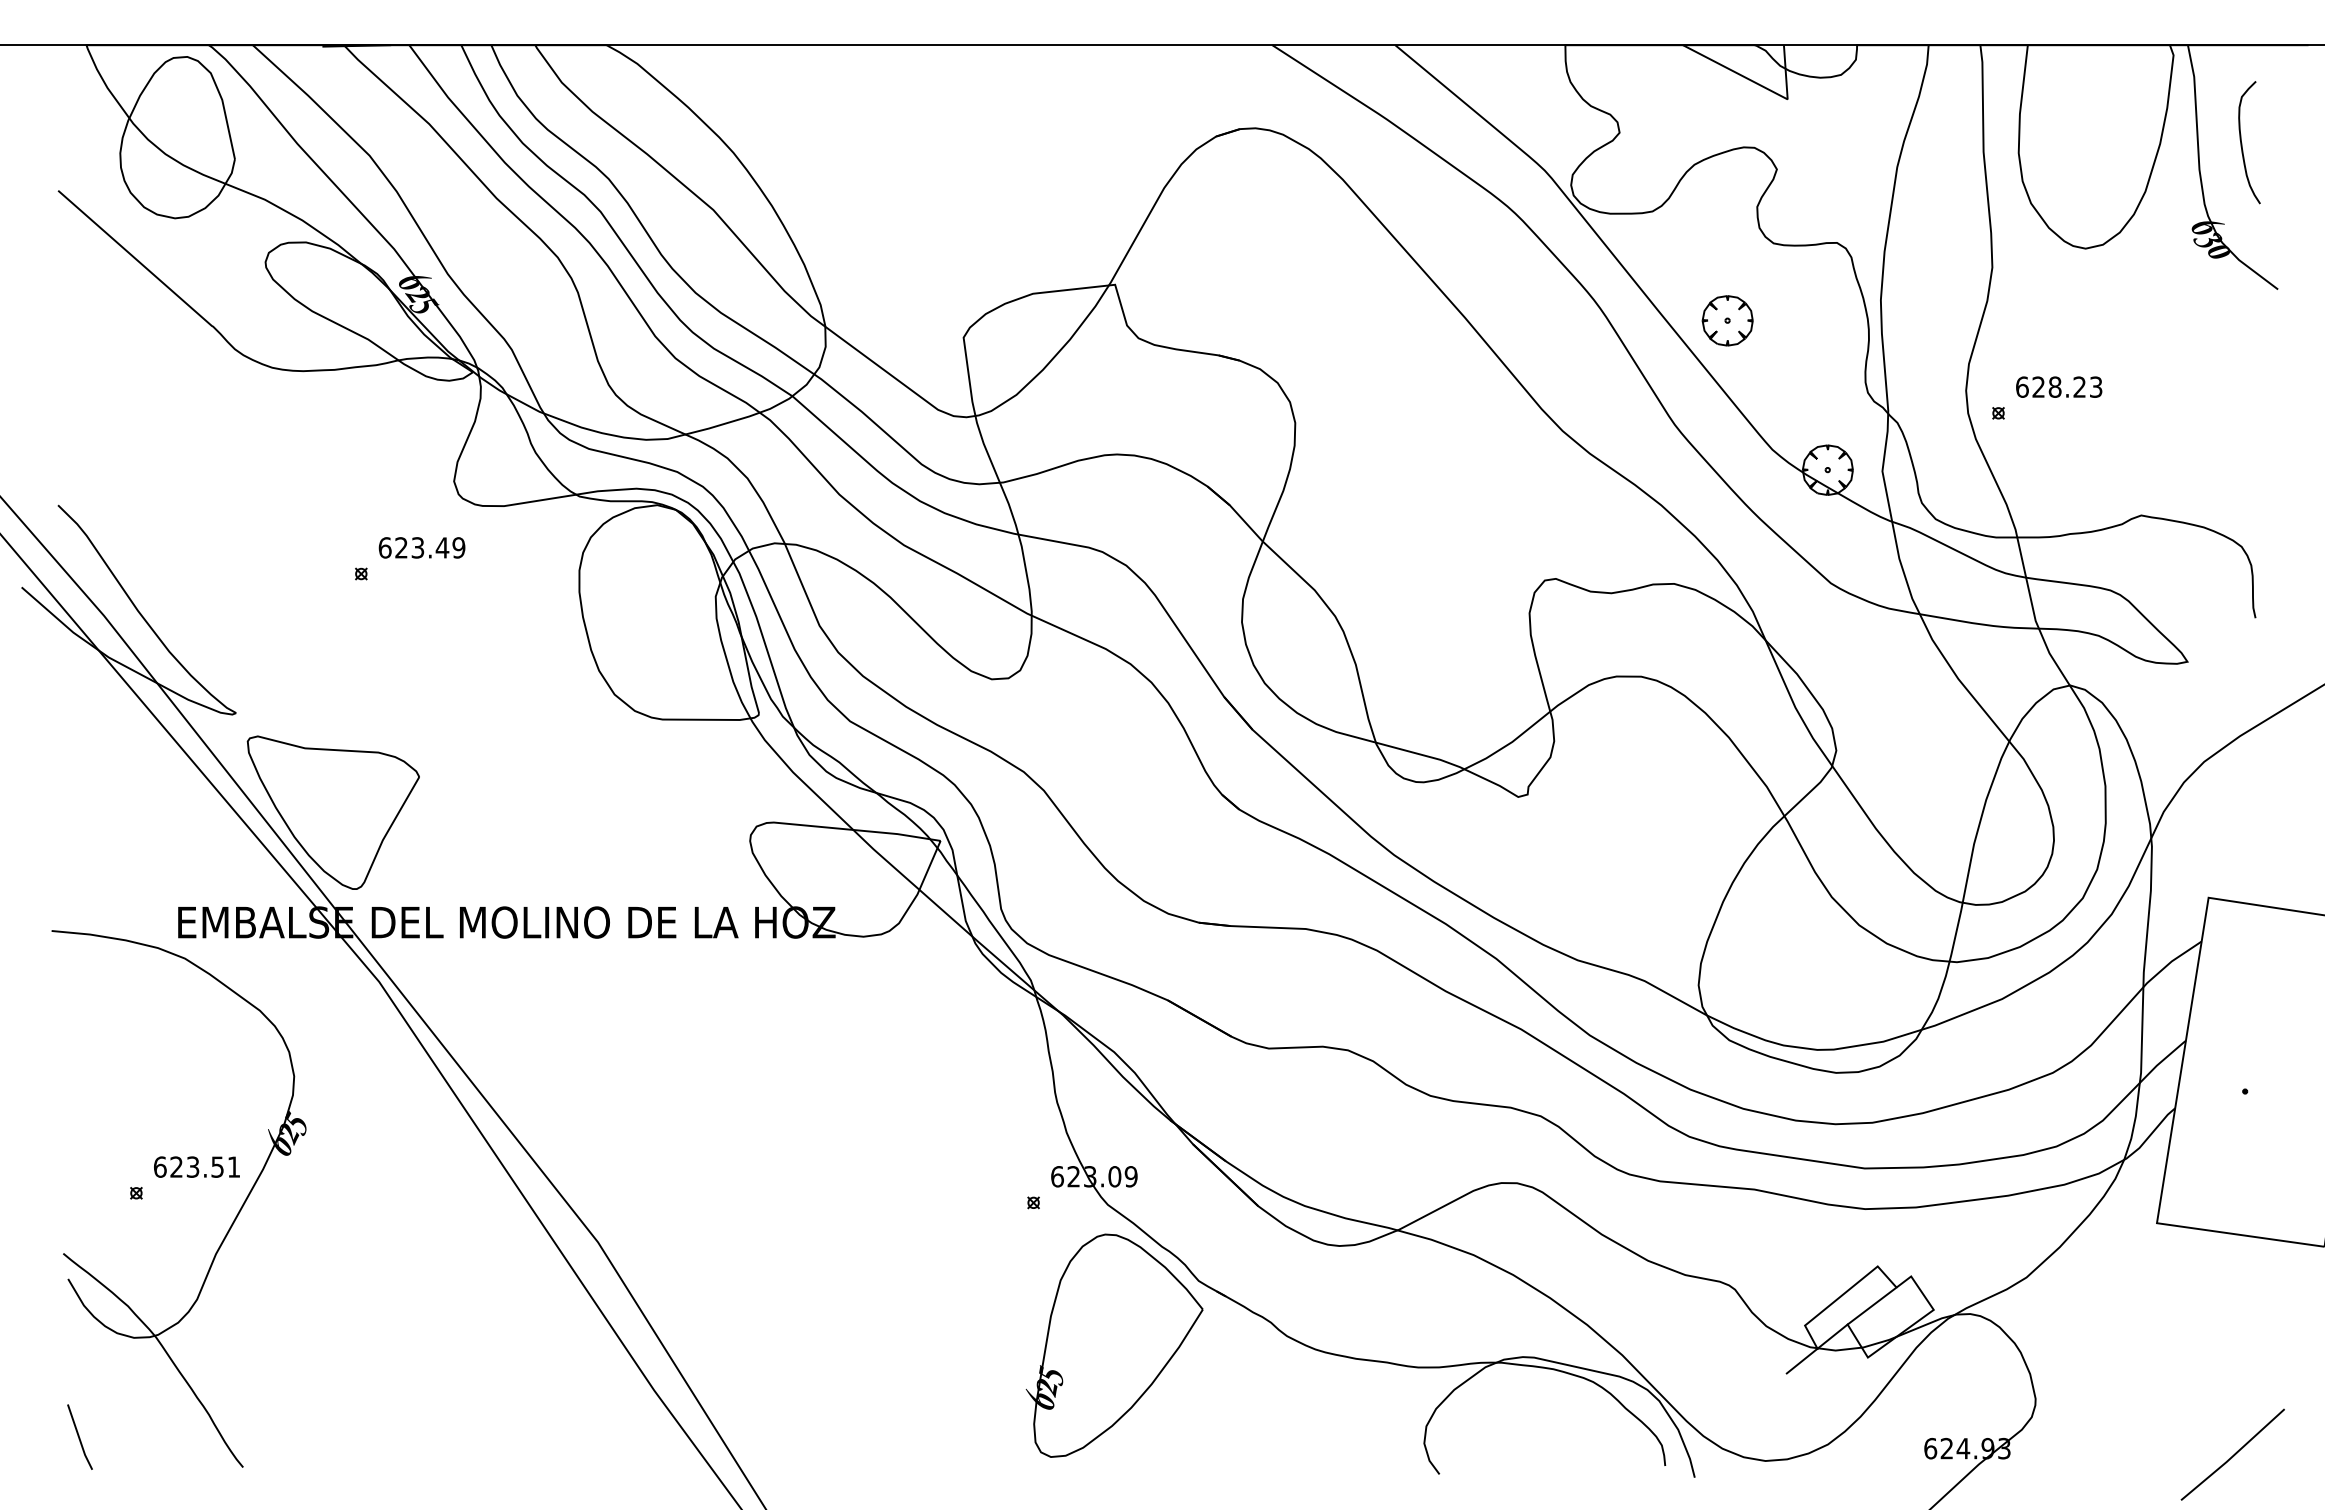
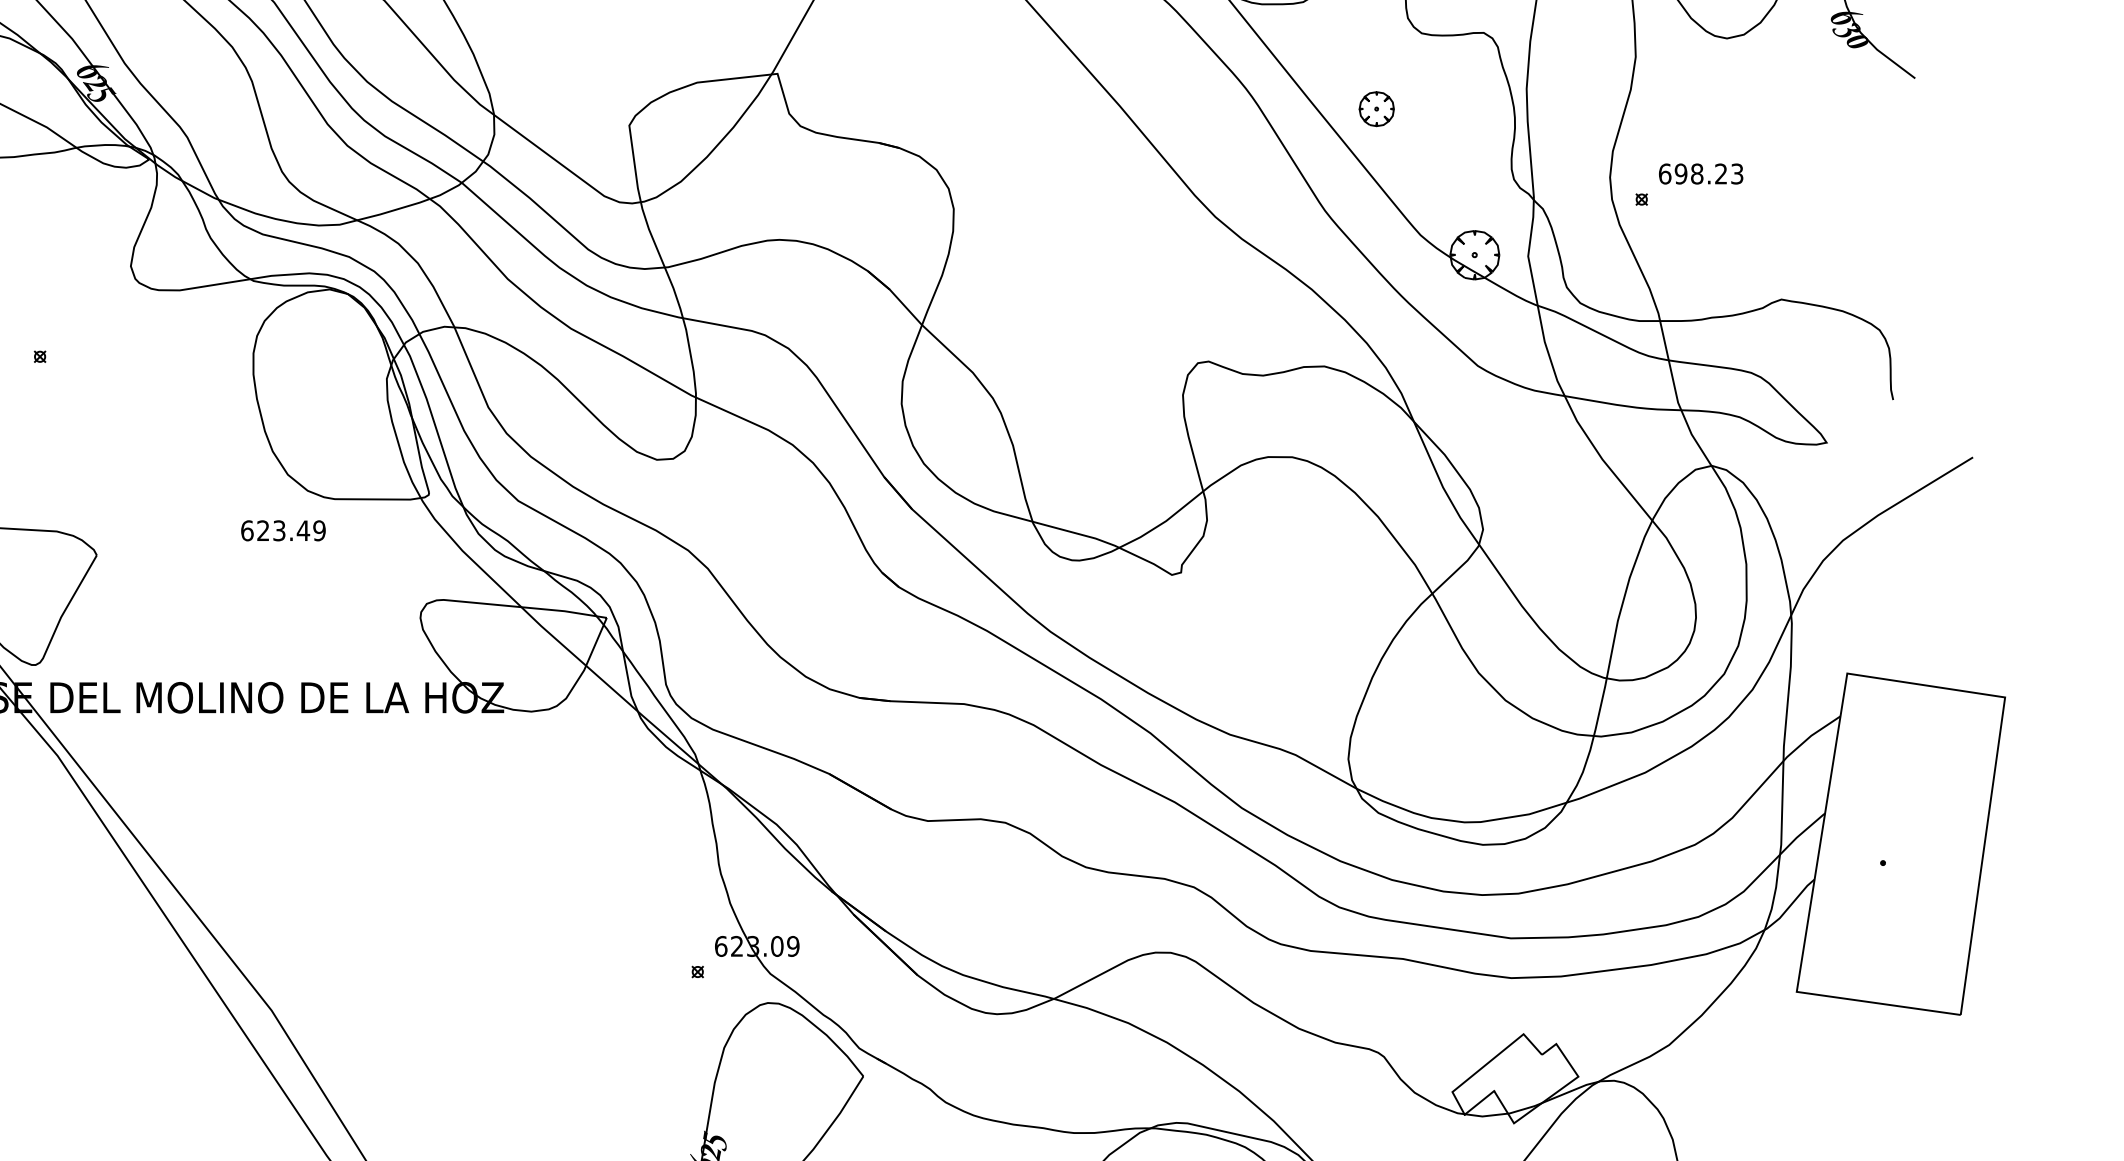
part: (1727, 320) -> (1376, 108), size x0.7
text: (2038, 386) -> (1680, 173), 628.23 -> 698.23
text: (421, 547) -> (282, 530), moved
line: (1871, 1305) -> (1517, 1072), removed
line: (1801, 1360) -> (1449, 1126), removed

